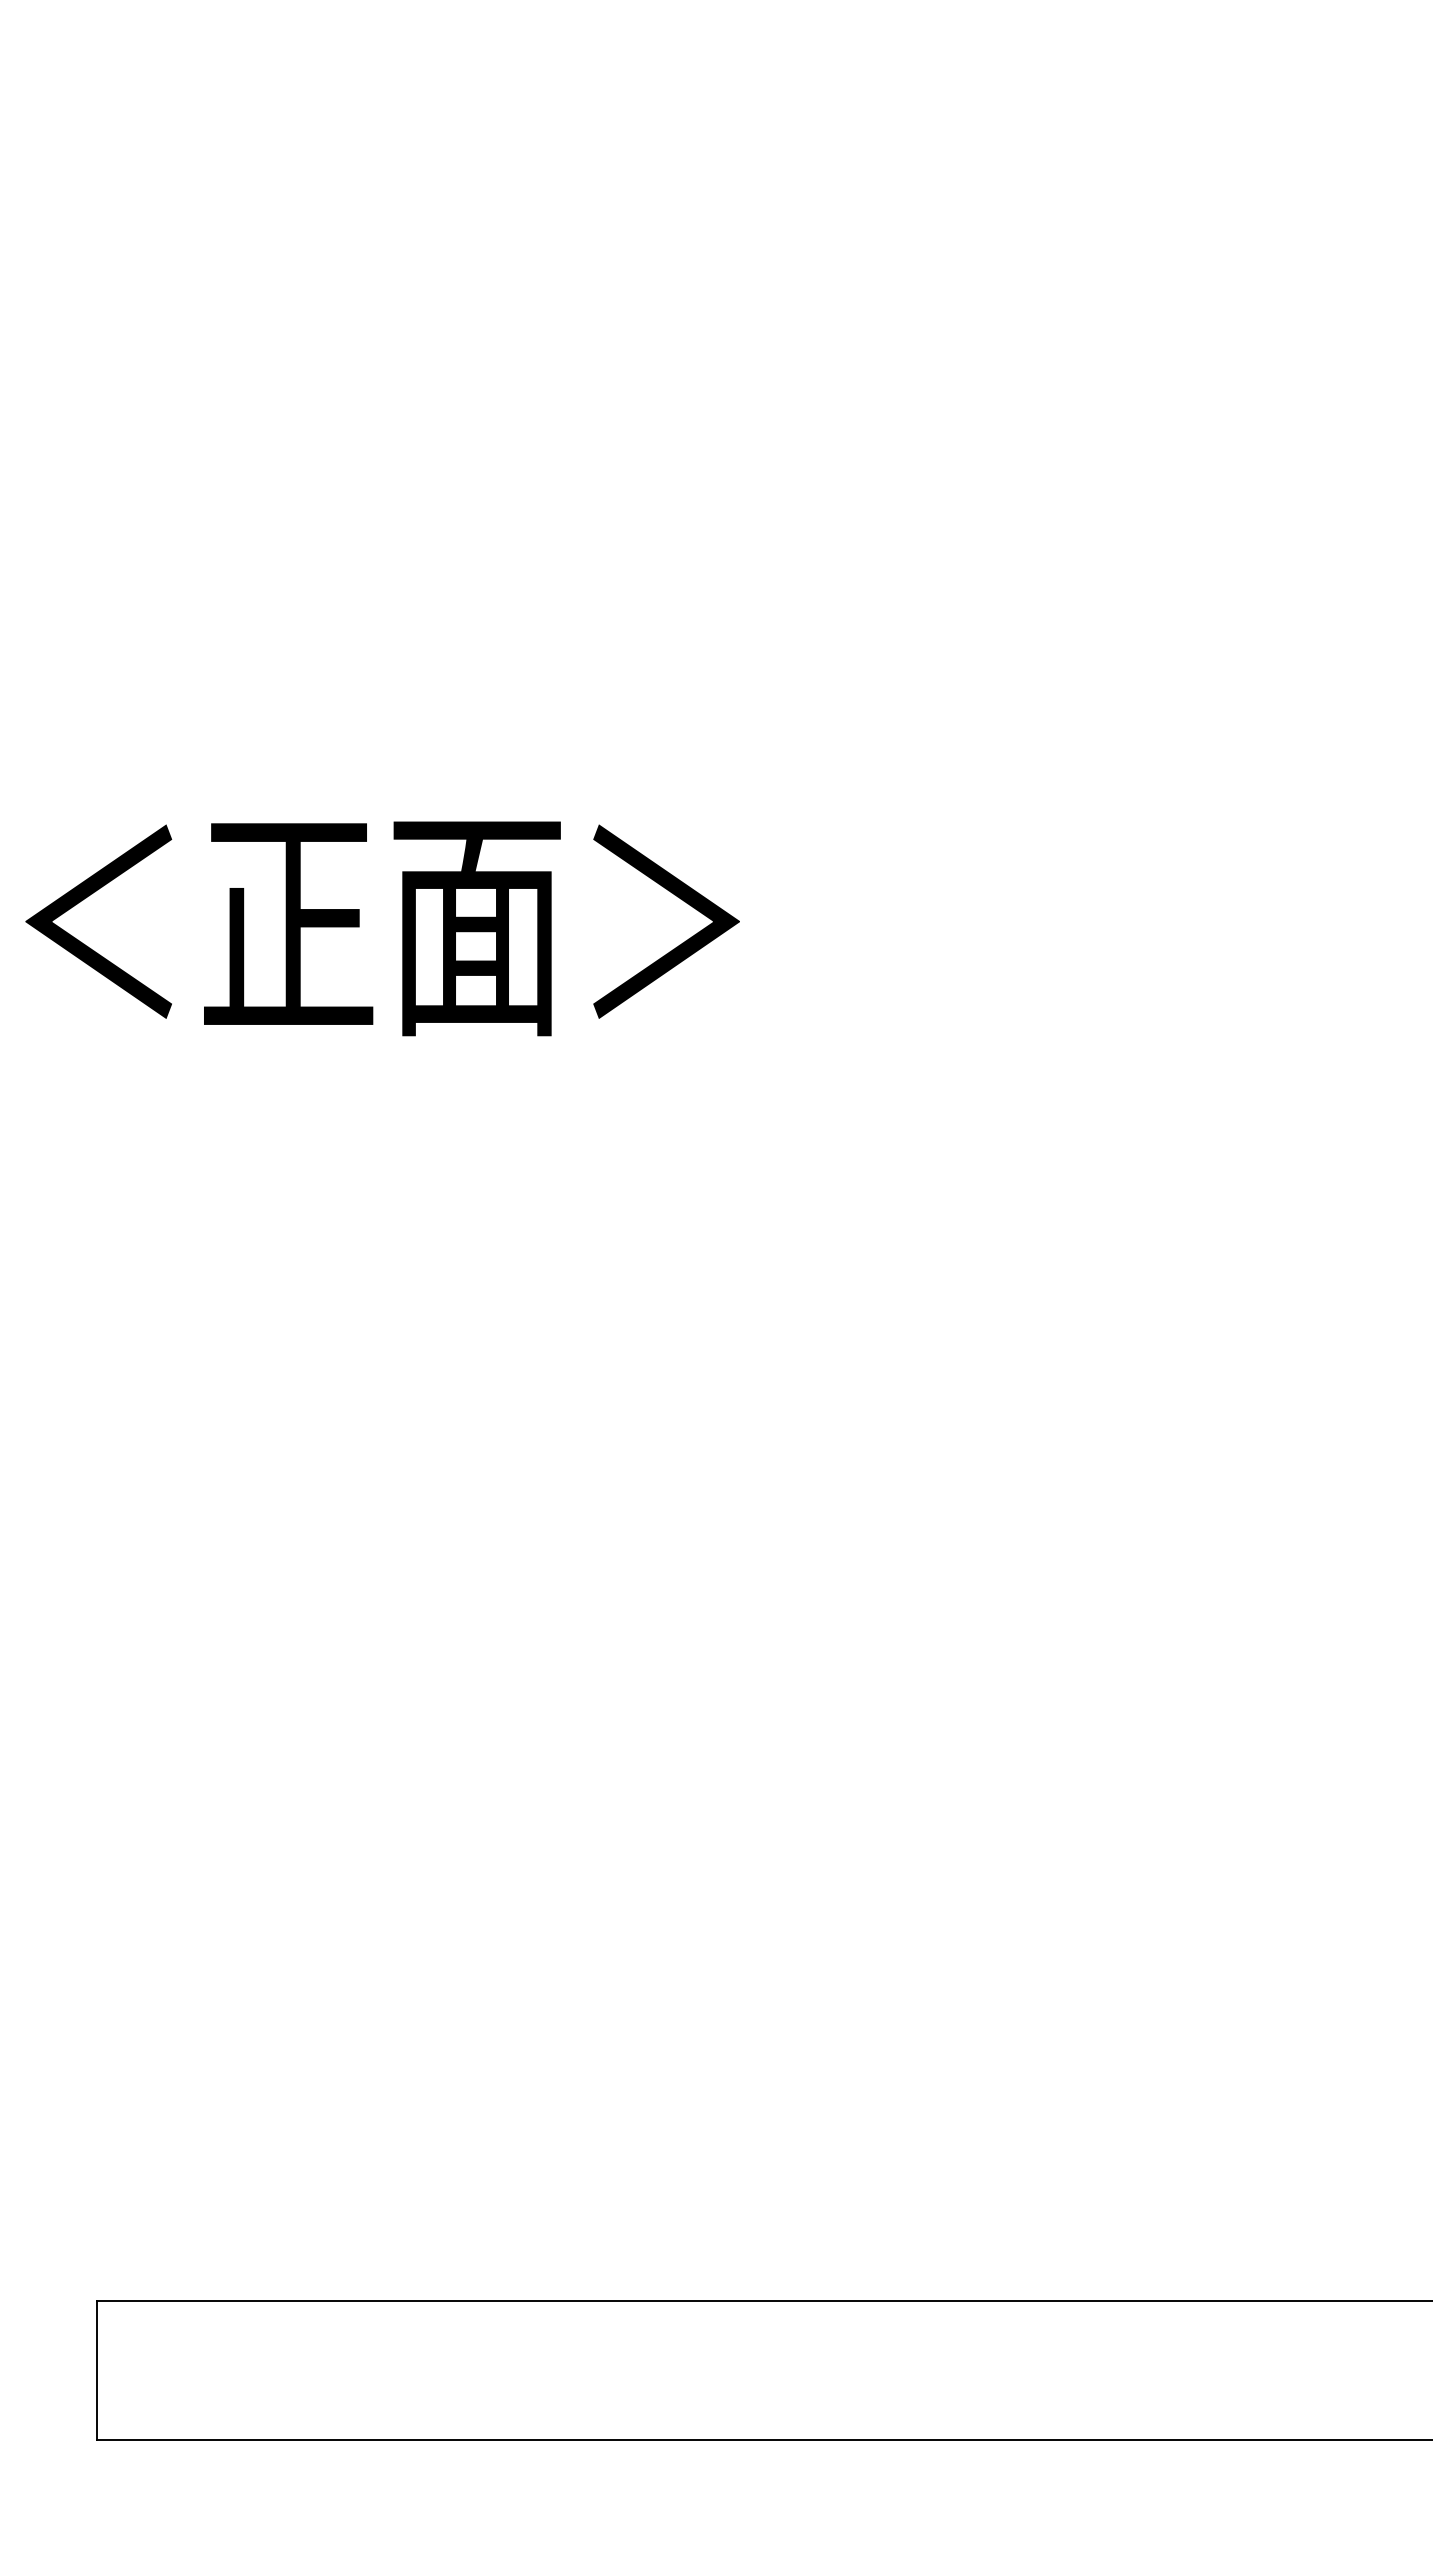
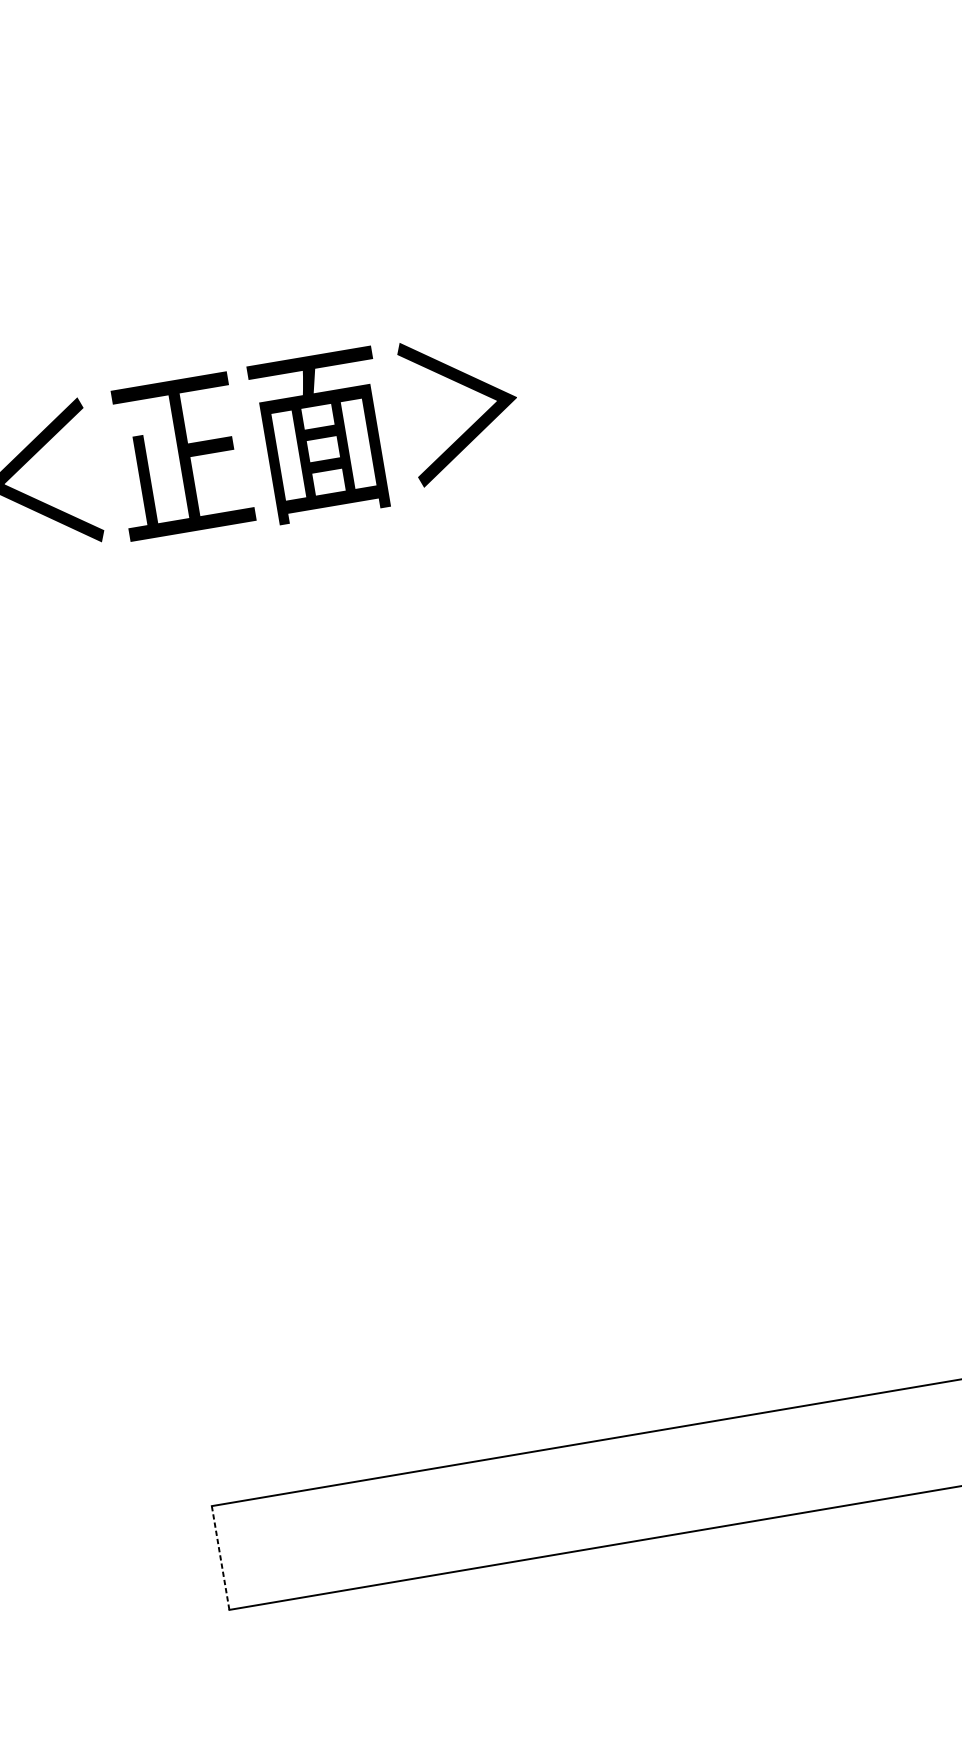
line: (97, 2370) -> (220, 1558), solid -> dashed

